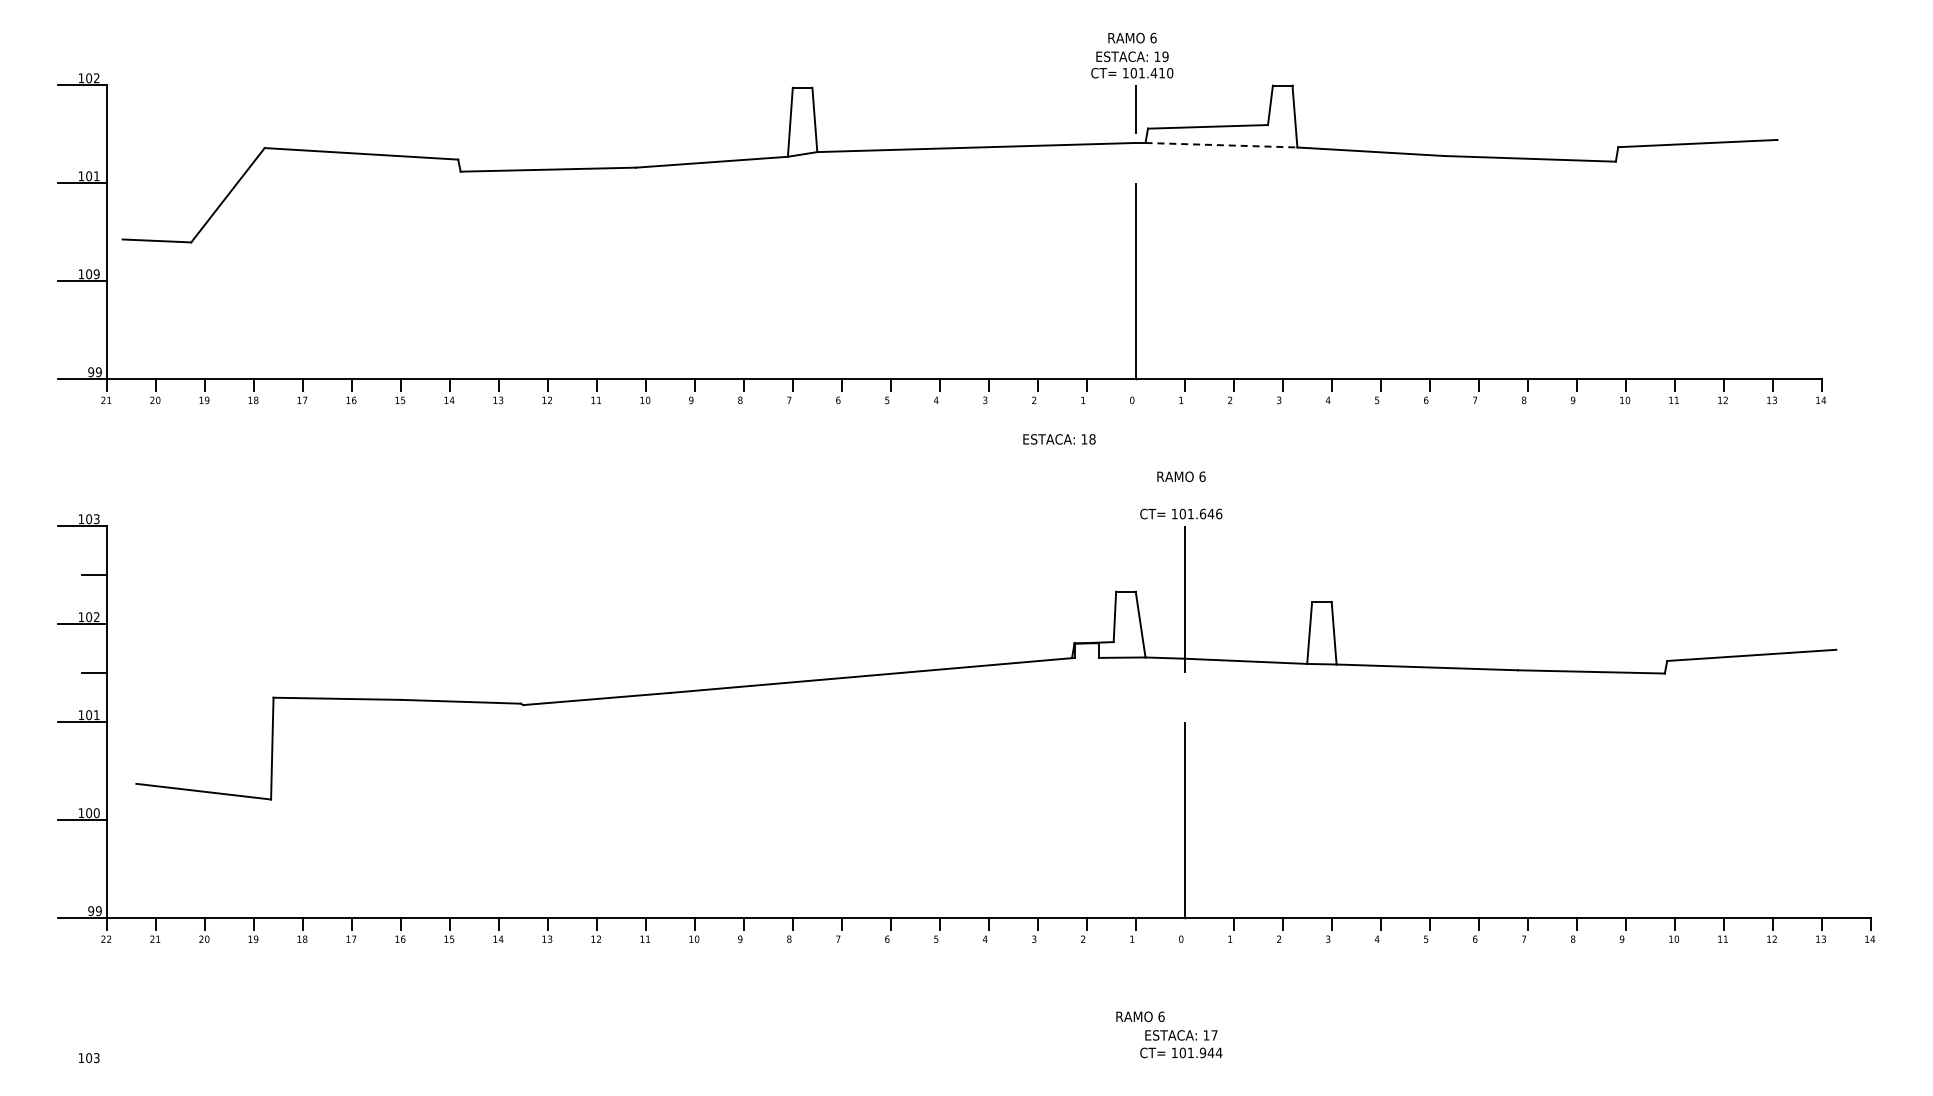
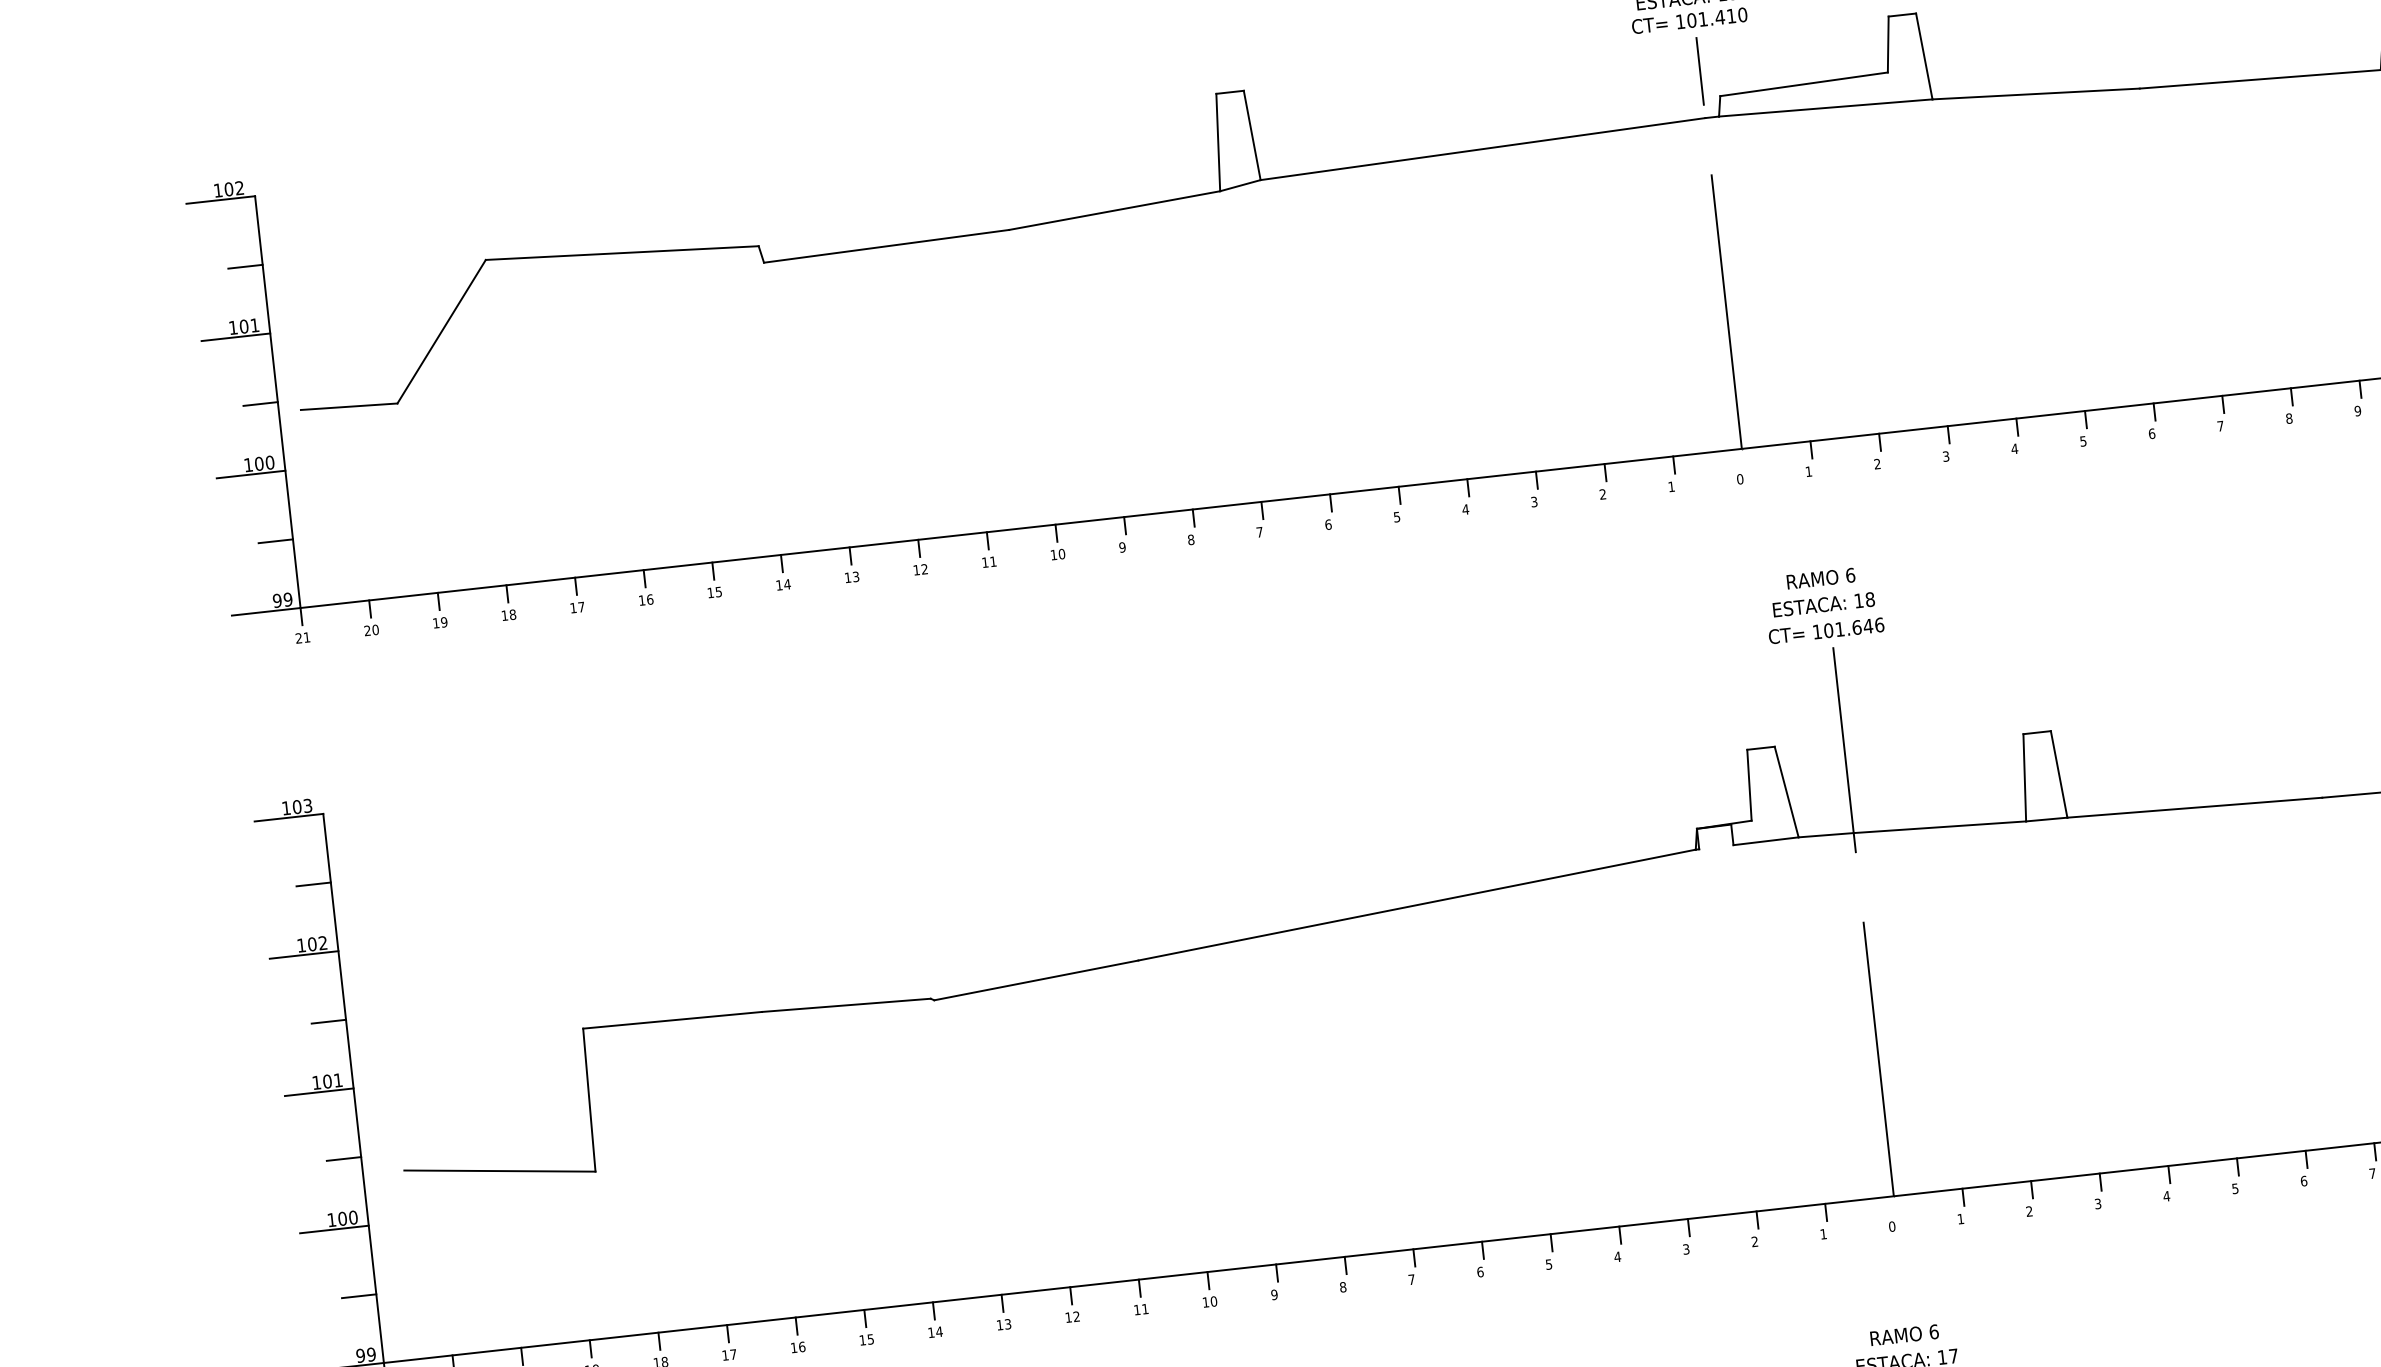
line: (94, 134) -> (245, 267), added
line: (1221, 145) -> (1825, 108), dashed -> solid
line: (94, 232) -> (260, 404), added
text: (96, 274) -> (269, 463), 109 -> 100
line: (94, 330) -> (275, 541), added
text: (1059, 439) -> (1823, 604), moved
line: (94, 771) -> (343, 1159), added
line: (94, 868) -> (358, 1295), added
text: (1140, 1016) -> (1904, 1334), moved

